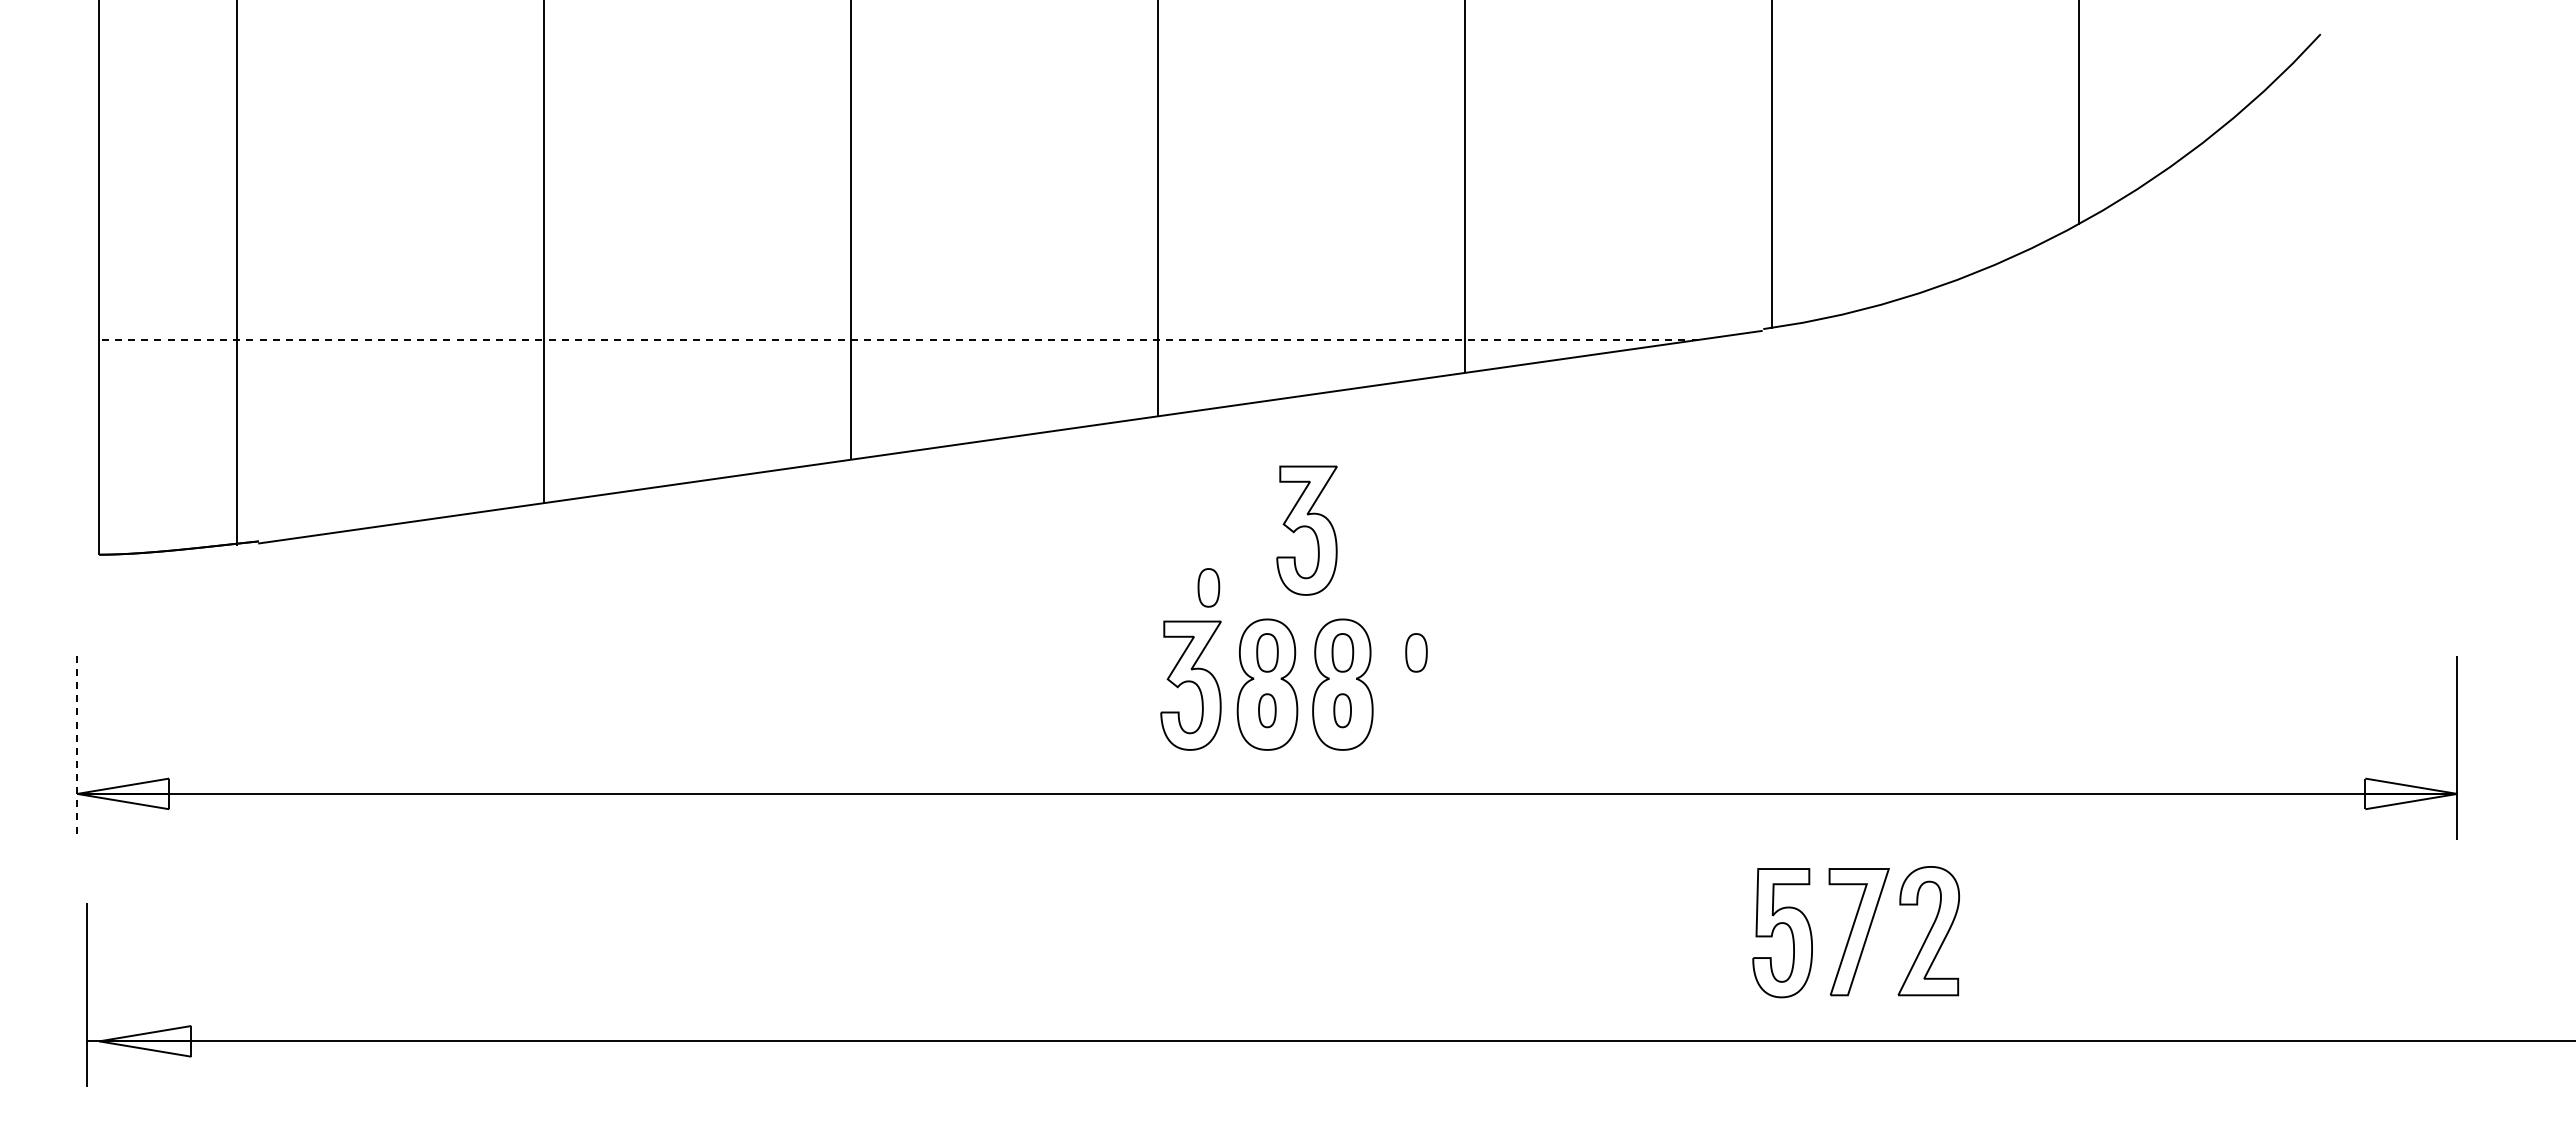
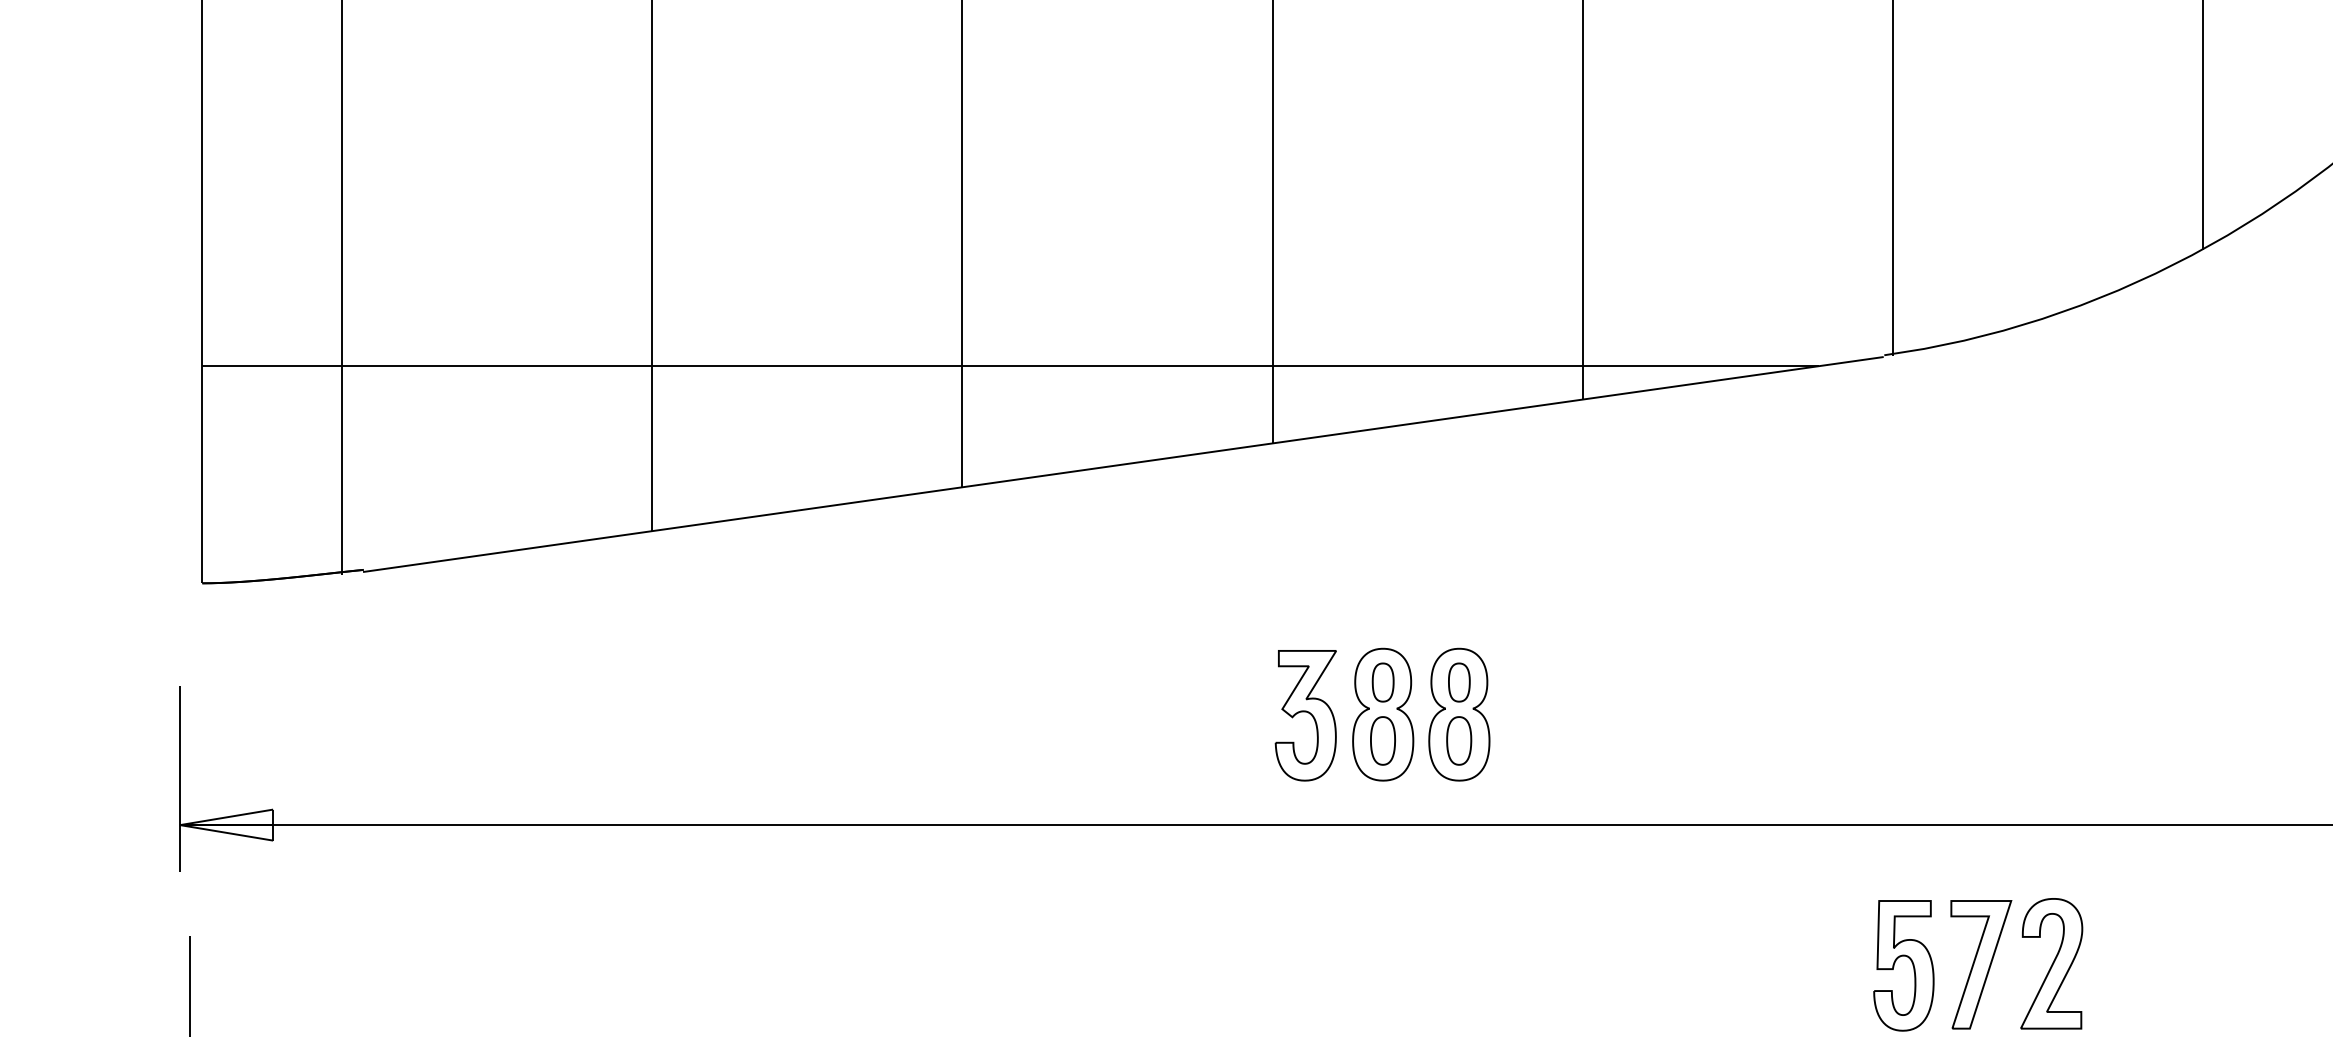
line: (898, 339) -> (1010, 365), dashed -> solid
part: (1306, 530) -> (1422, 558), removed
part: (1208, 587) -> (1323, 616), removed
part: (1416, 652) -> (1533, 682), removed
part: (1267, 710) -> (1383, 740), size x1.43
part: (1342, 710) -> (1458, 740), size x1.43
line: (77, 748) -> (180, 779), dashed -> solid

